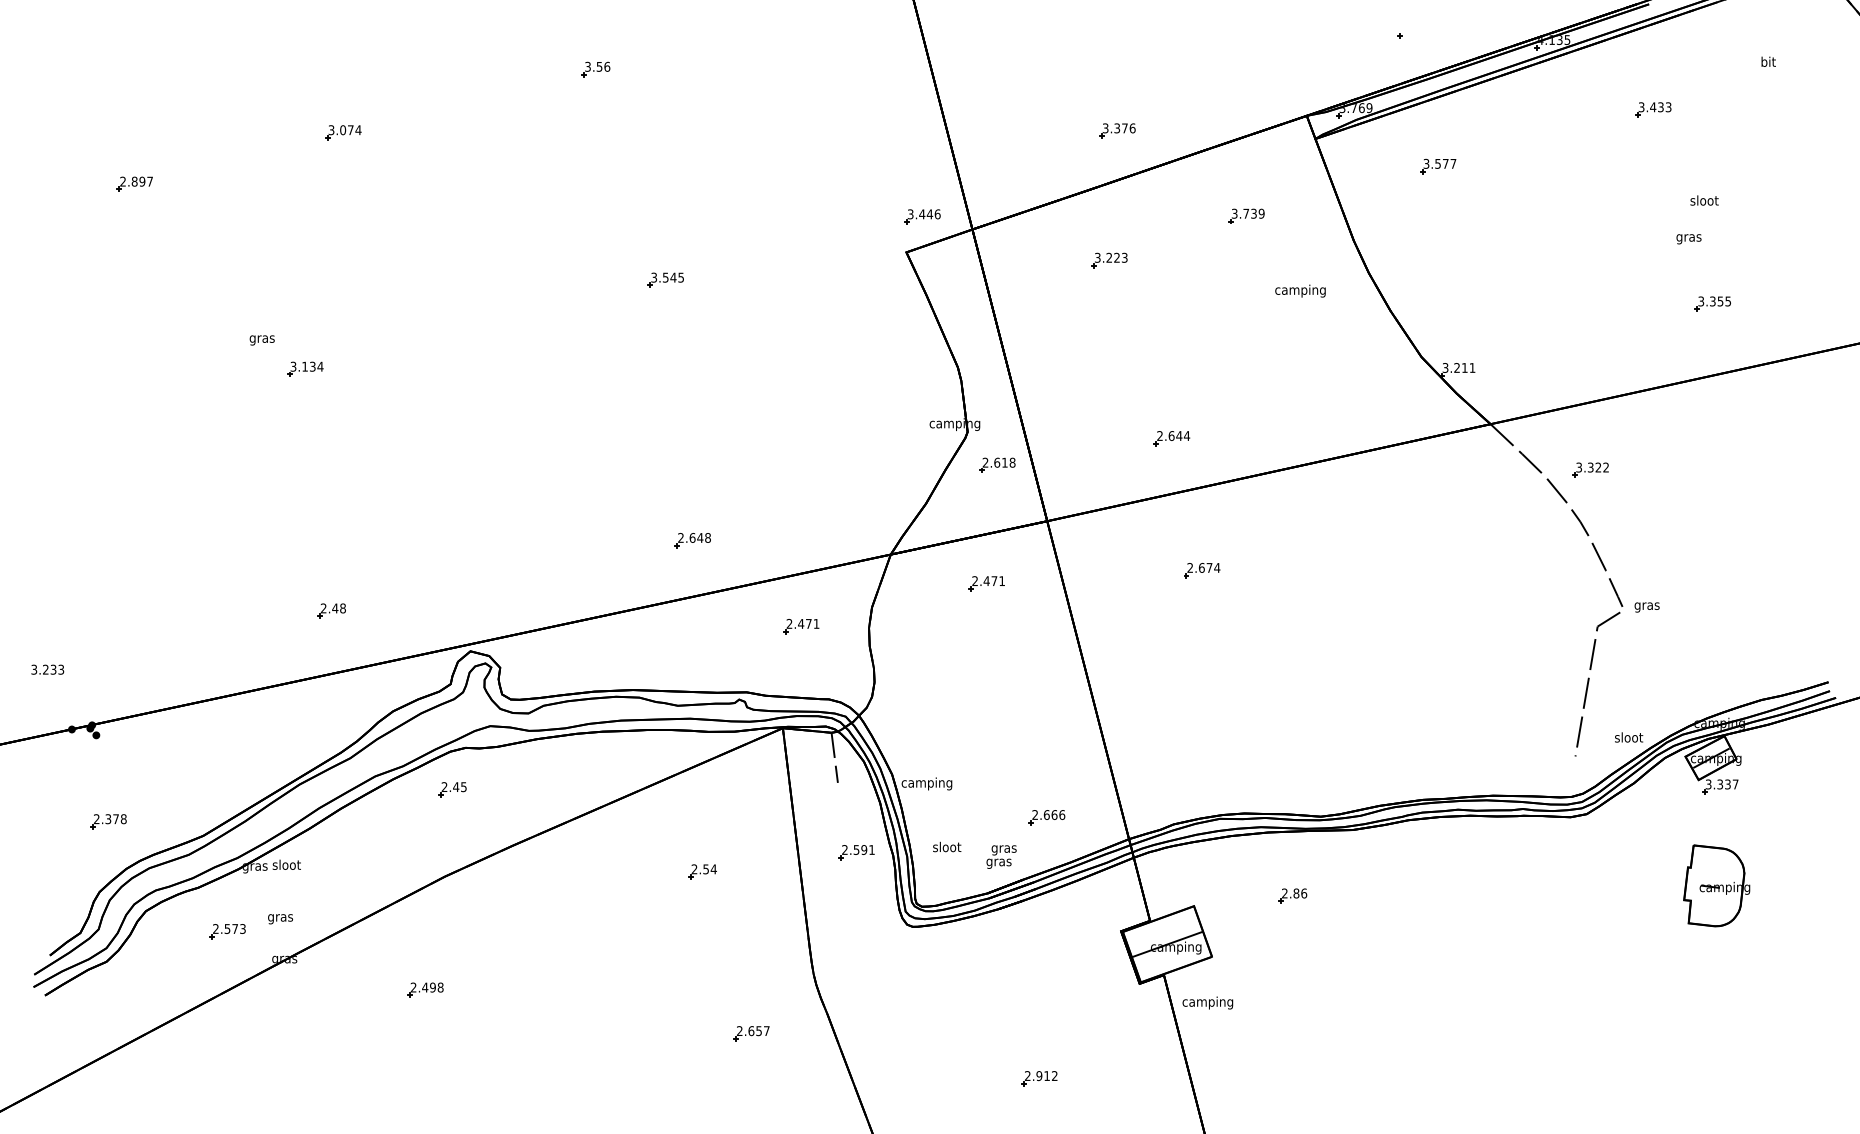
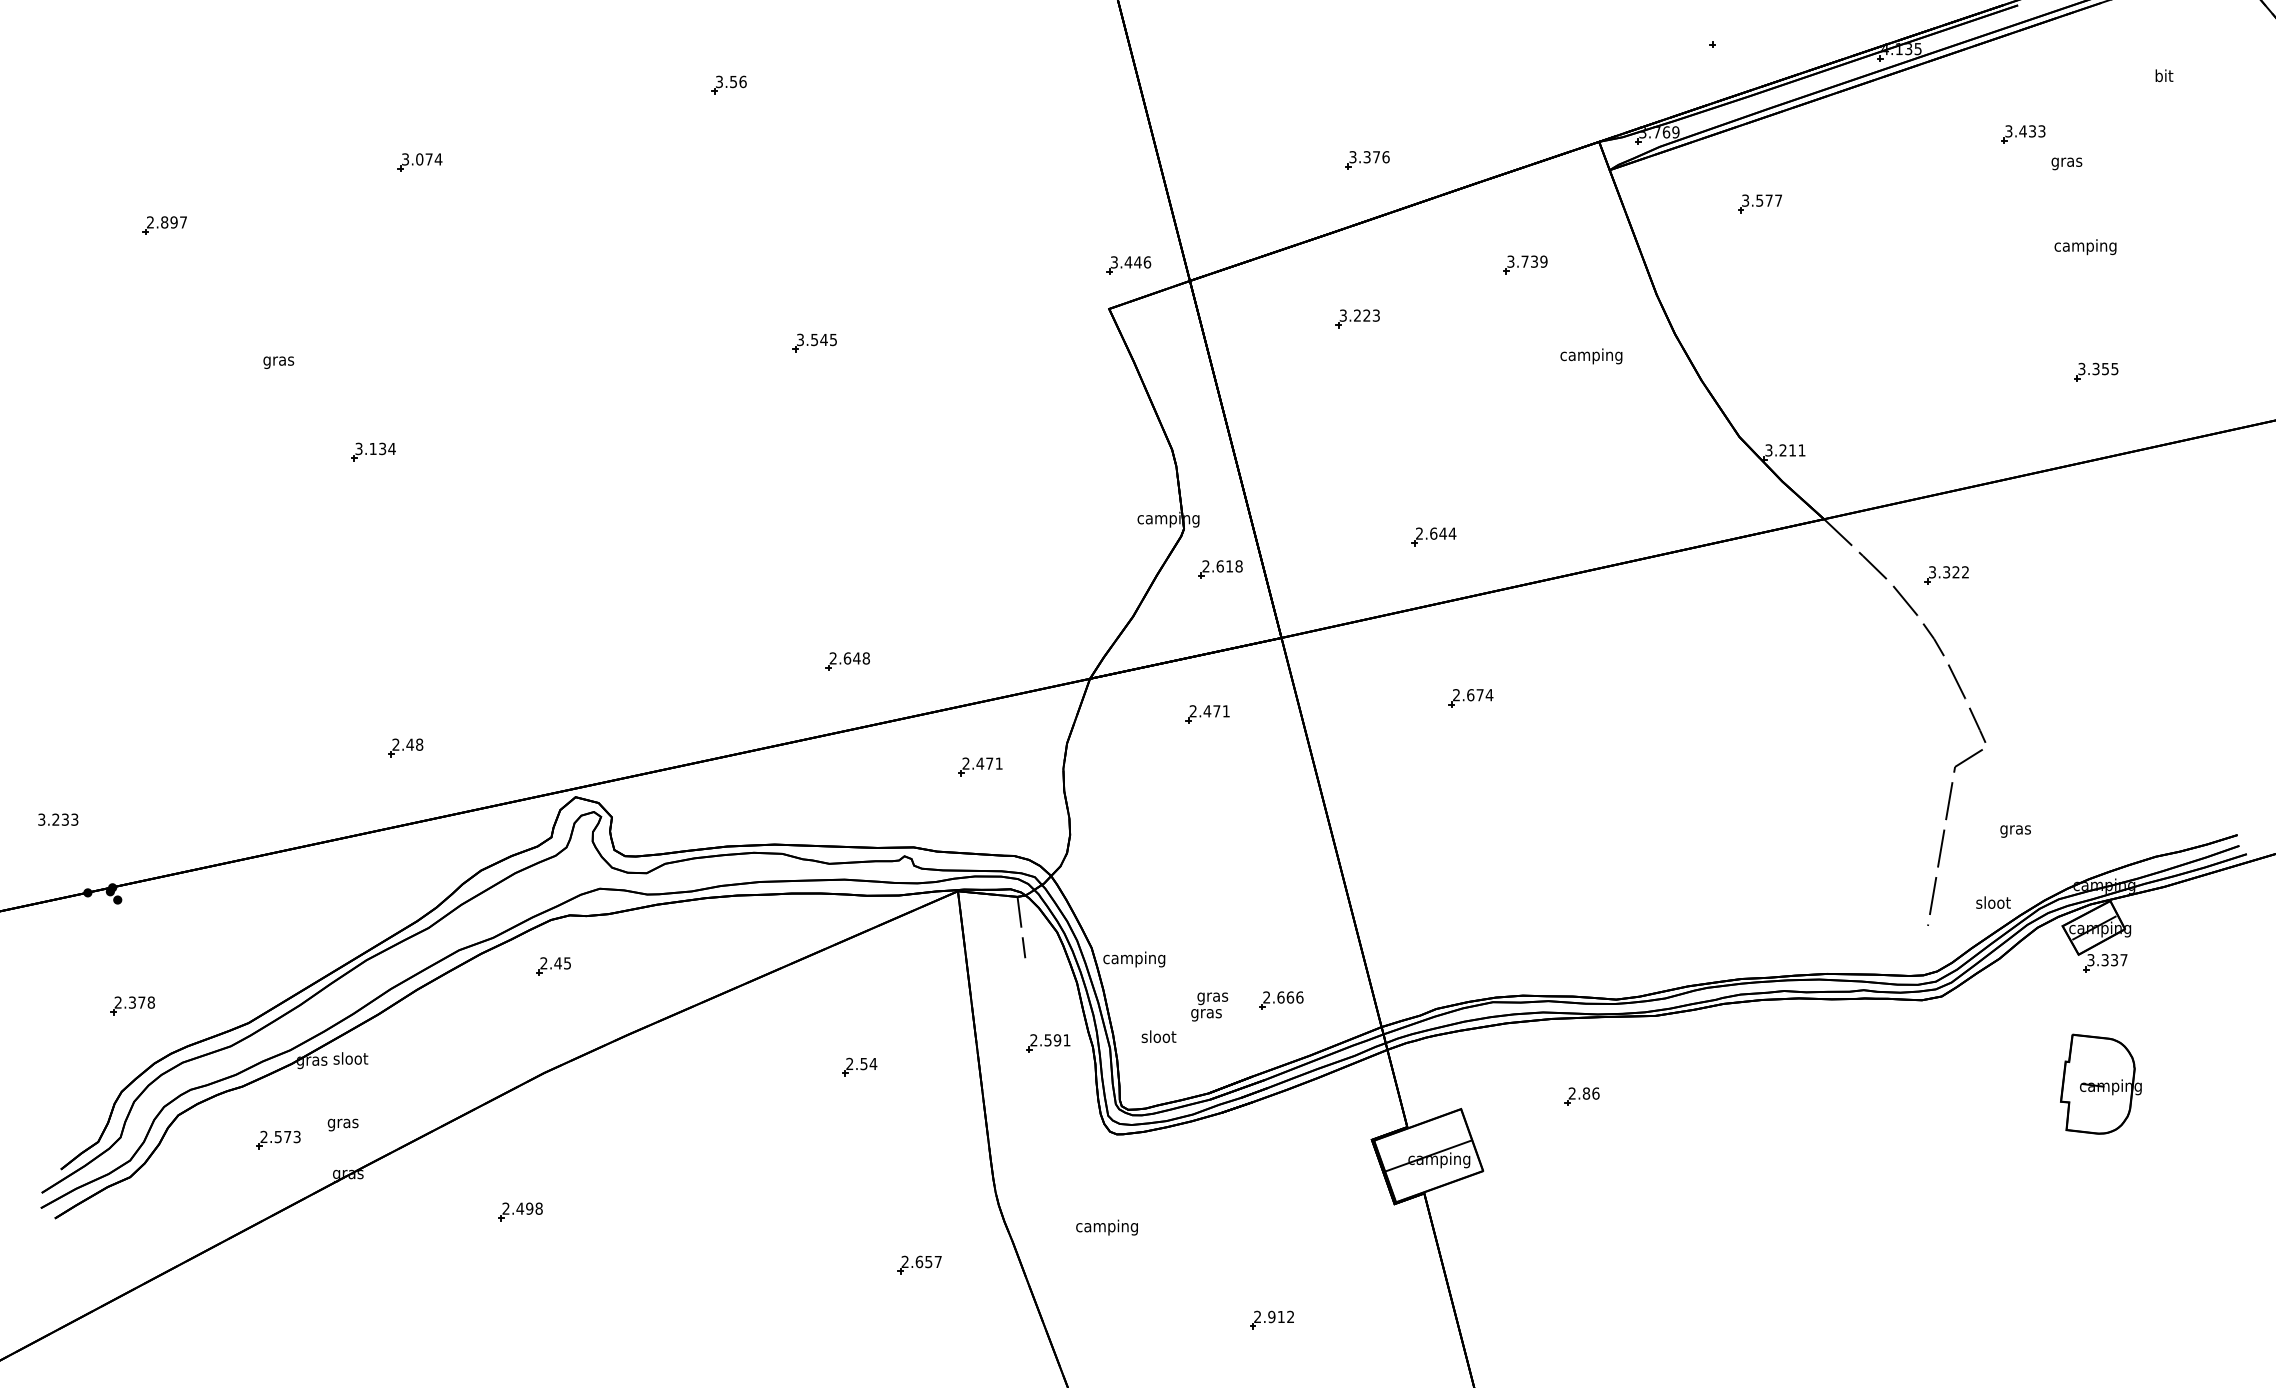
text: (1704, 202) -> (2085, 247), sloot -> camping
text: (1688, 238) -> (2066, 163), moved
text: (262, 340) -> (278, 362), moved
text: (1647, 607) -> (2015, 831), moved
text: (1001, 856) -> (1209, 1006), moved
text: (1207, 1002) -> (1106, 1227), moved

